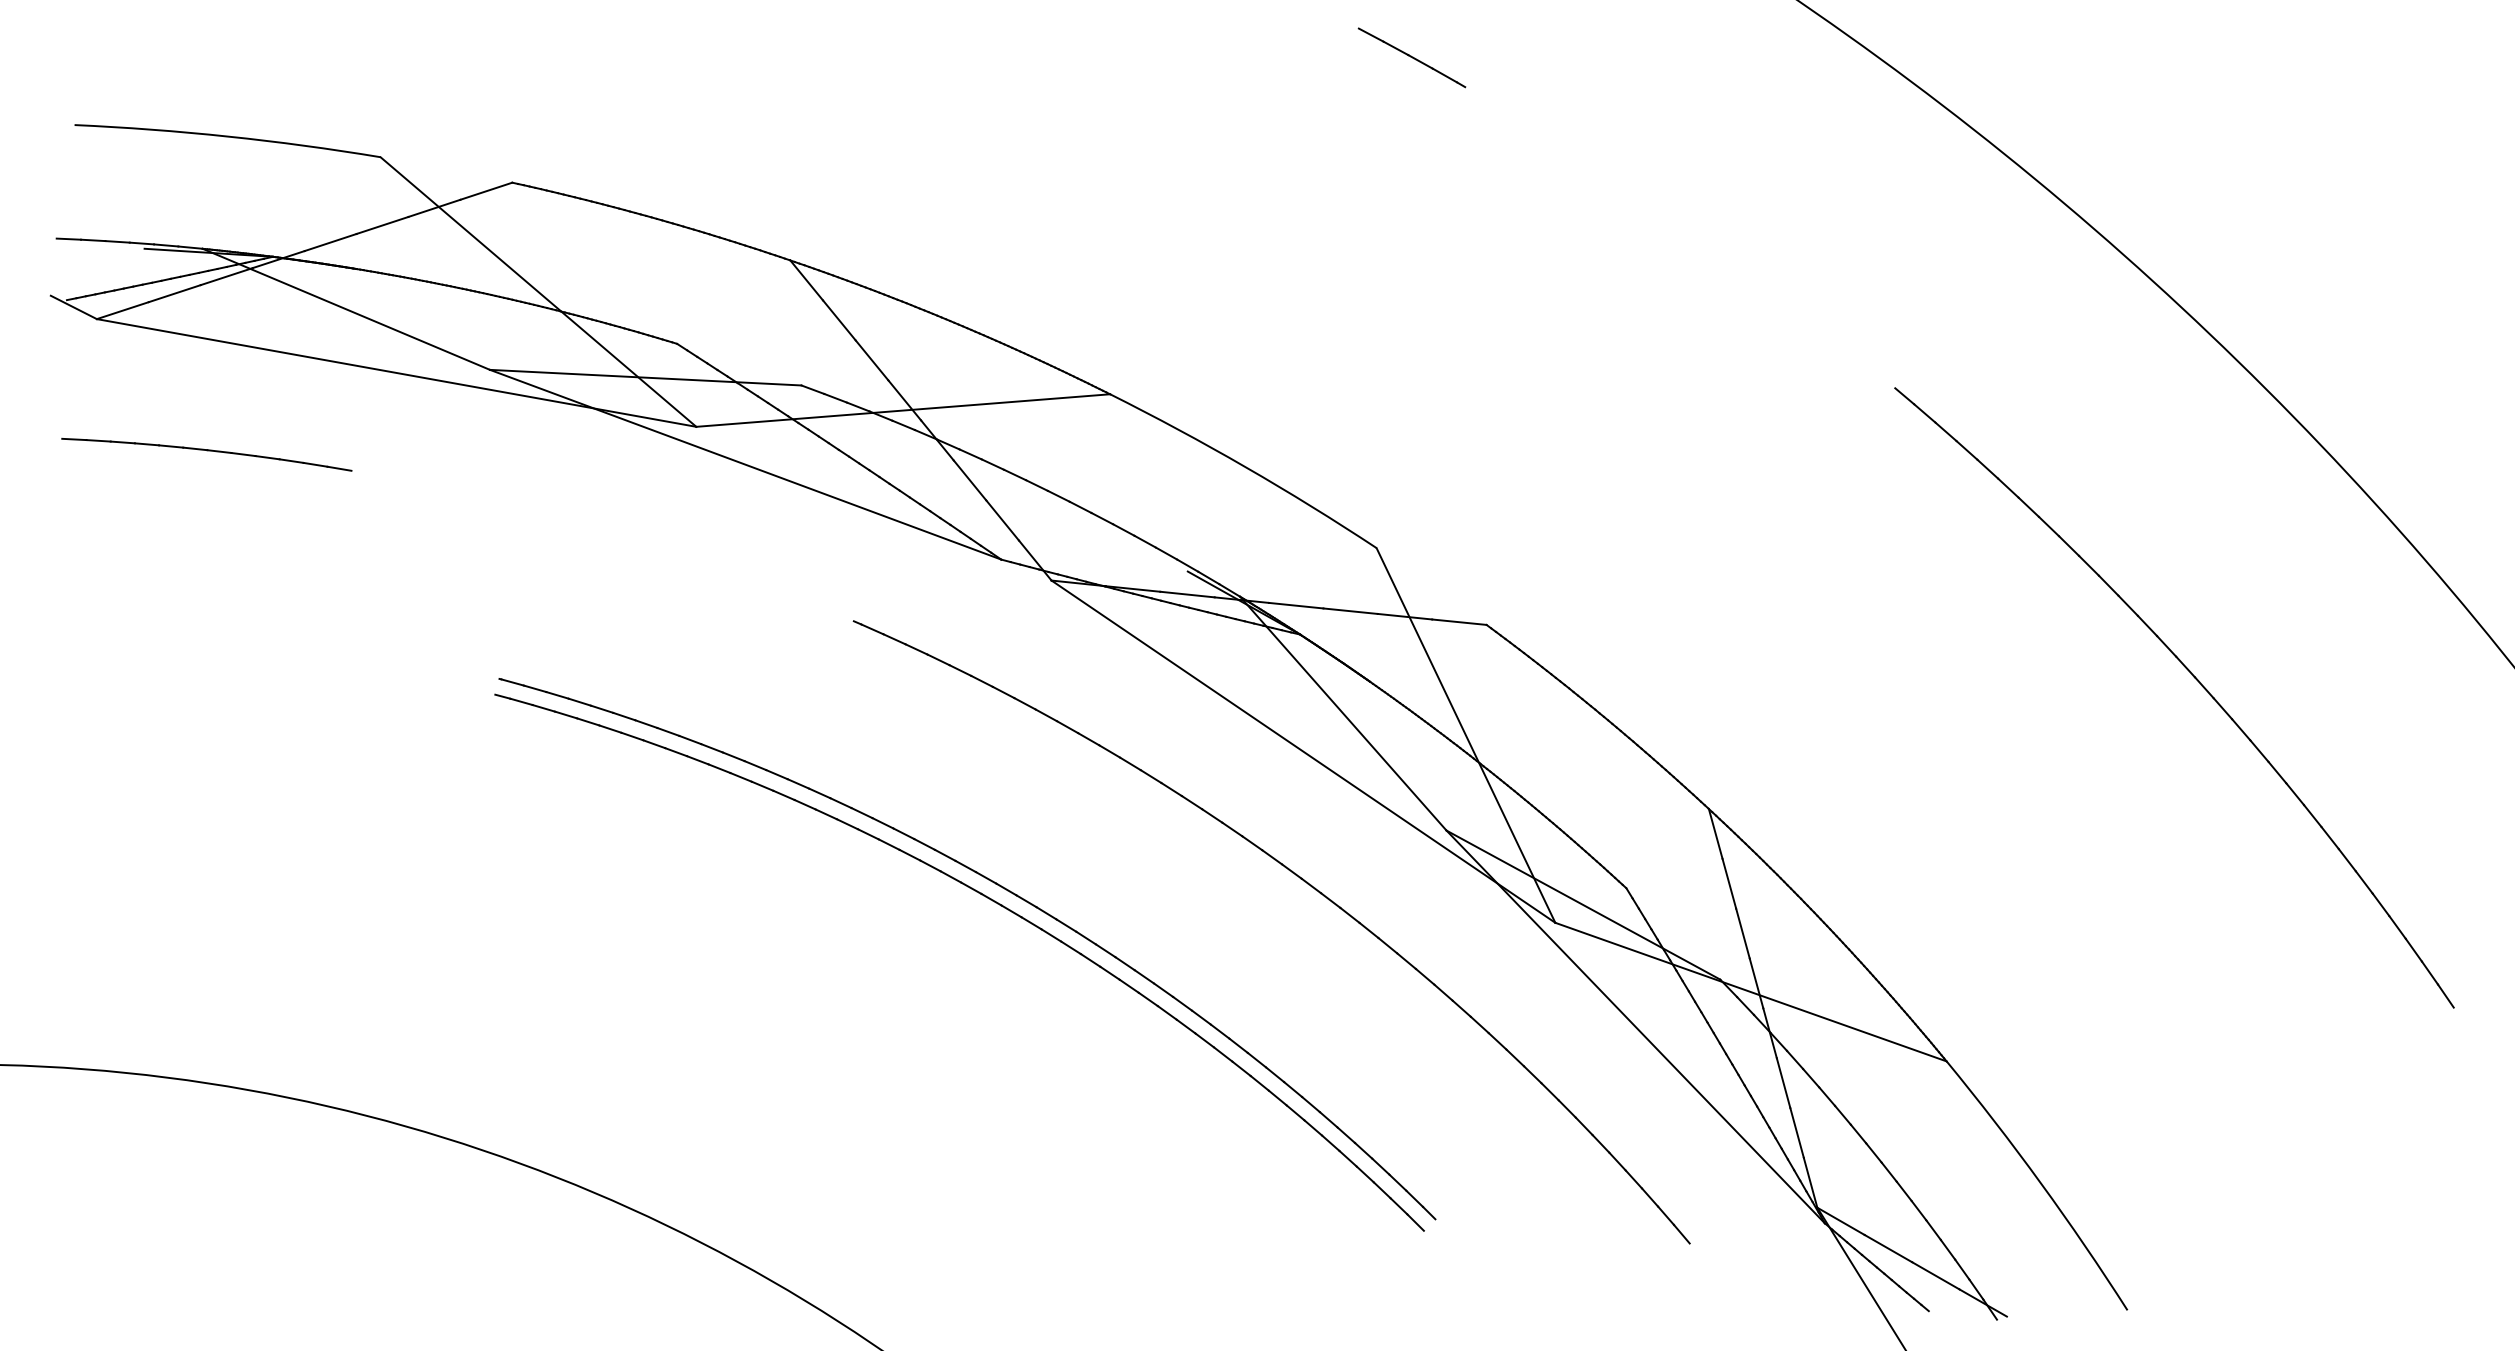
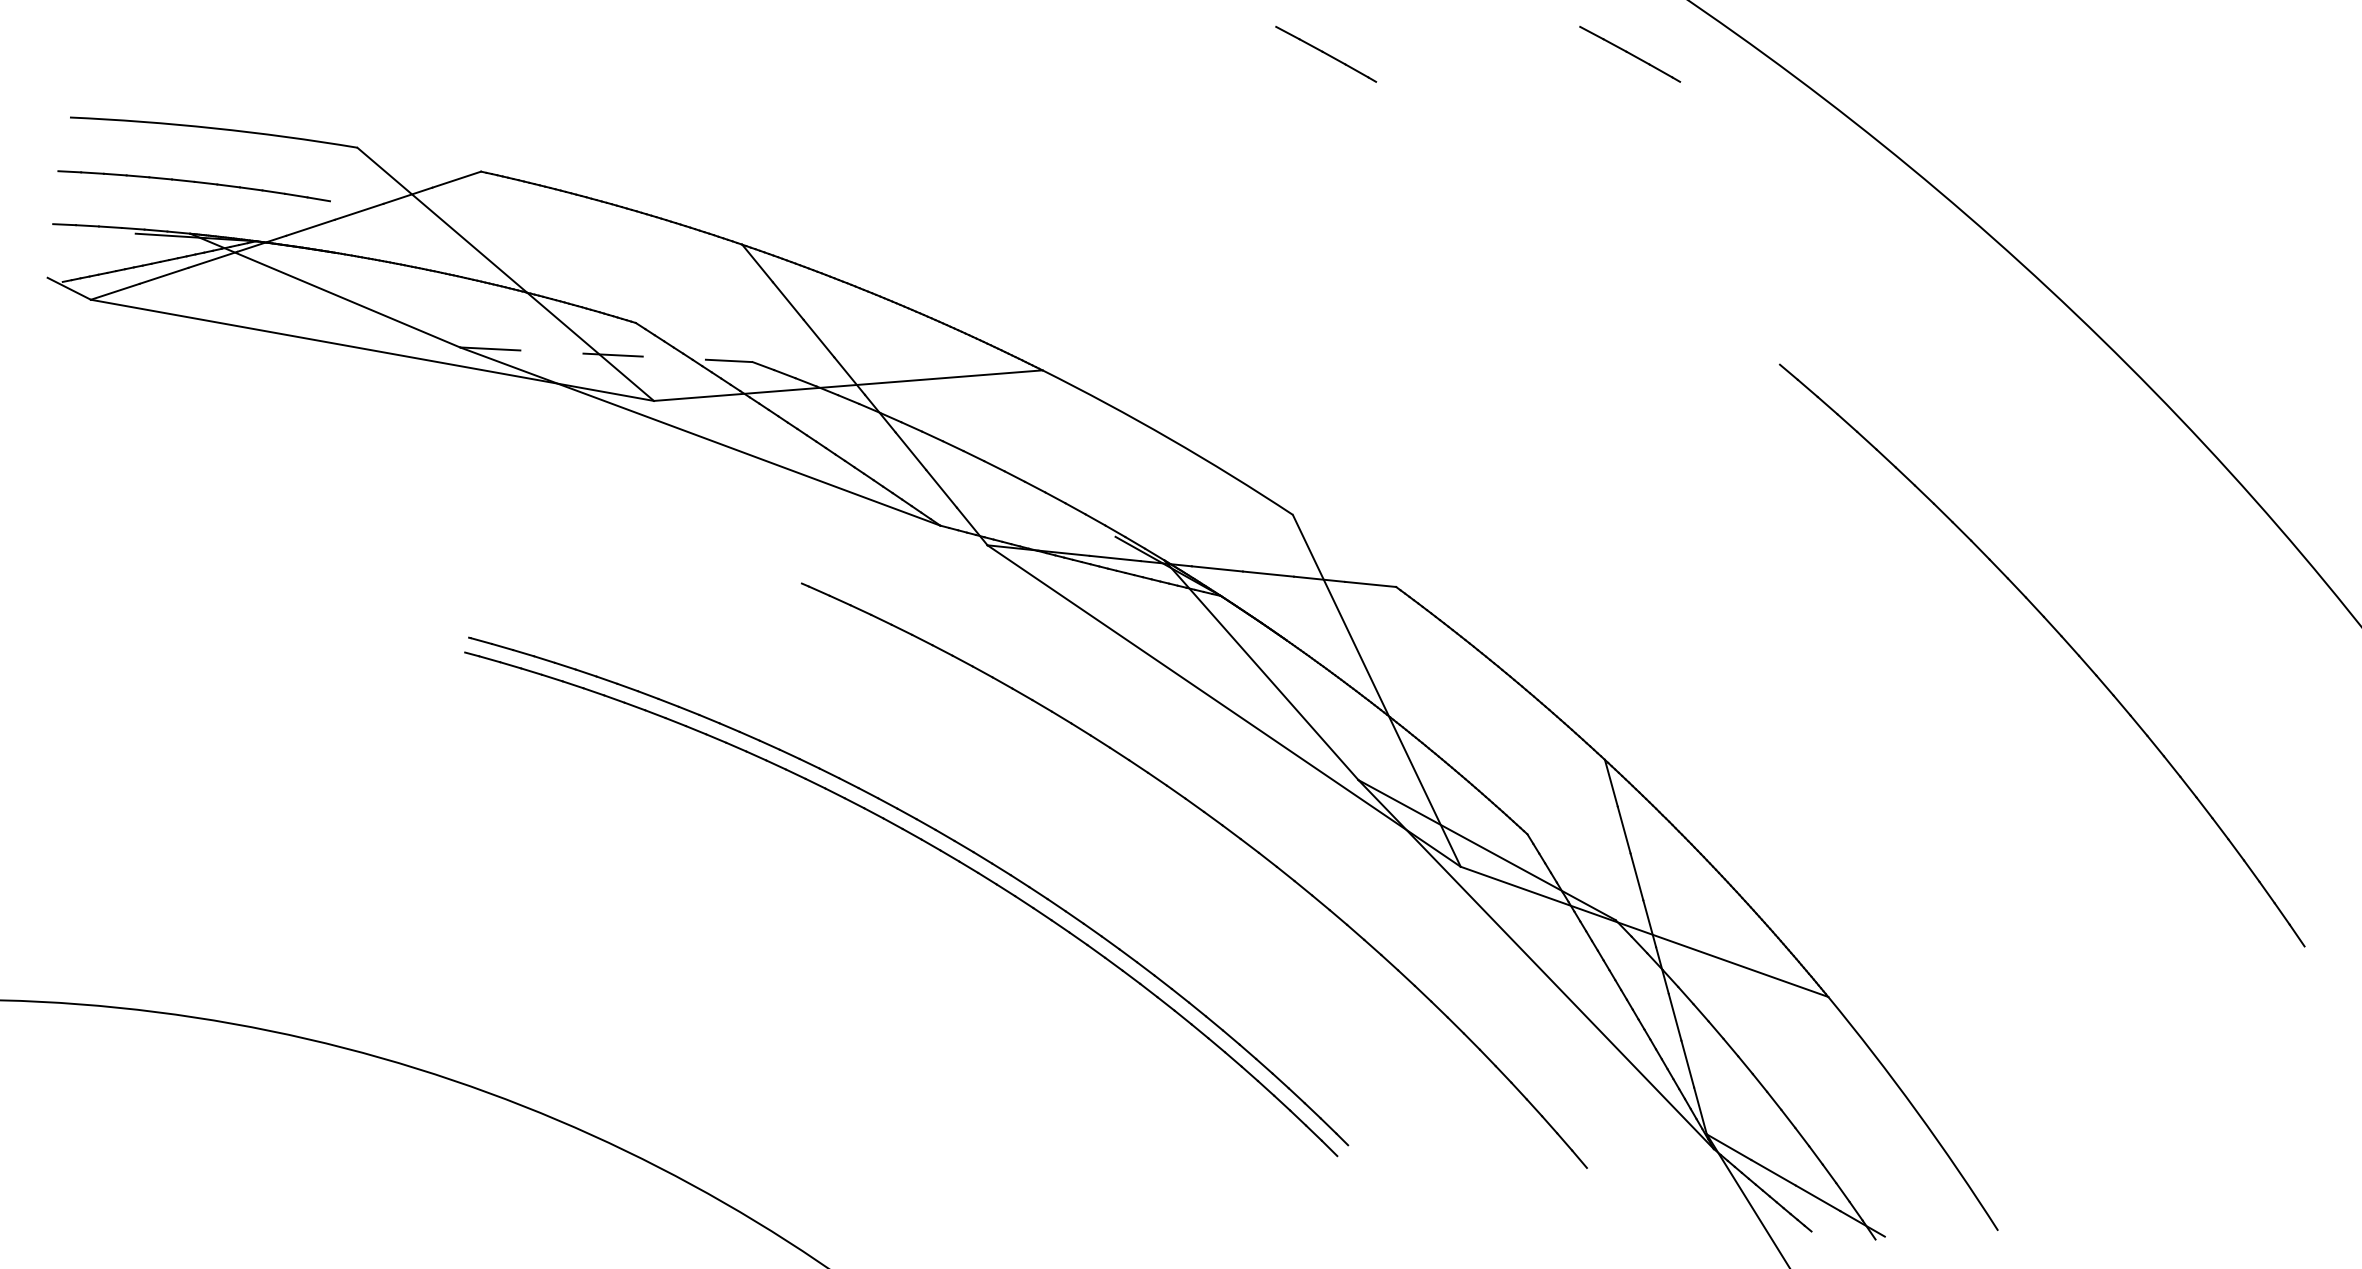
line: (1736, 57) -> (1630, 54), added
line: (645, 377) -> (606, 354), solid -> dashed
part: (206, 455) -> (193, 186), moved

